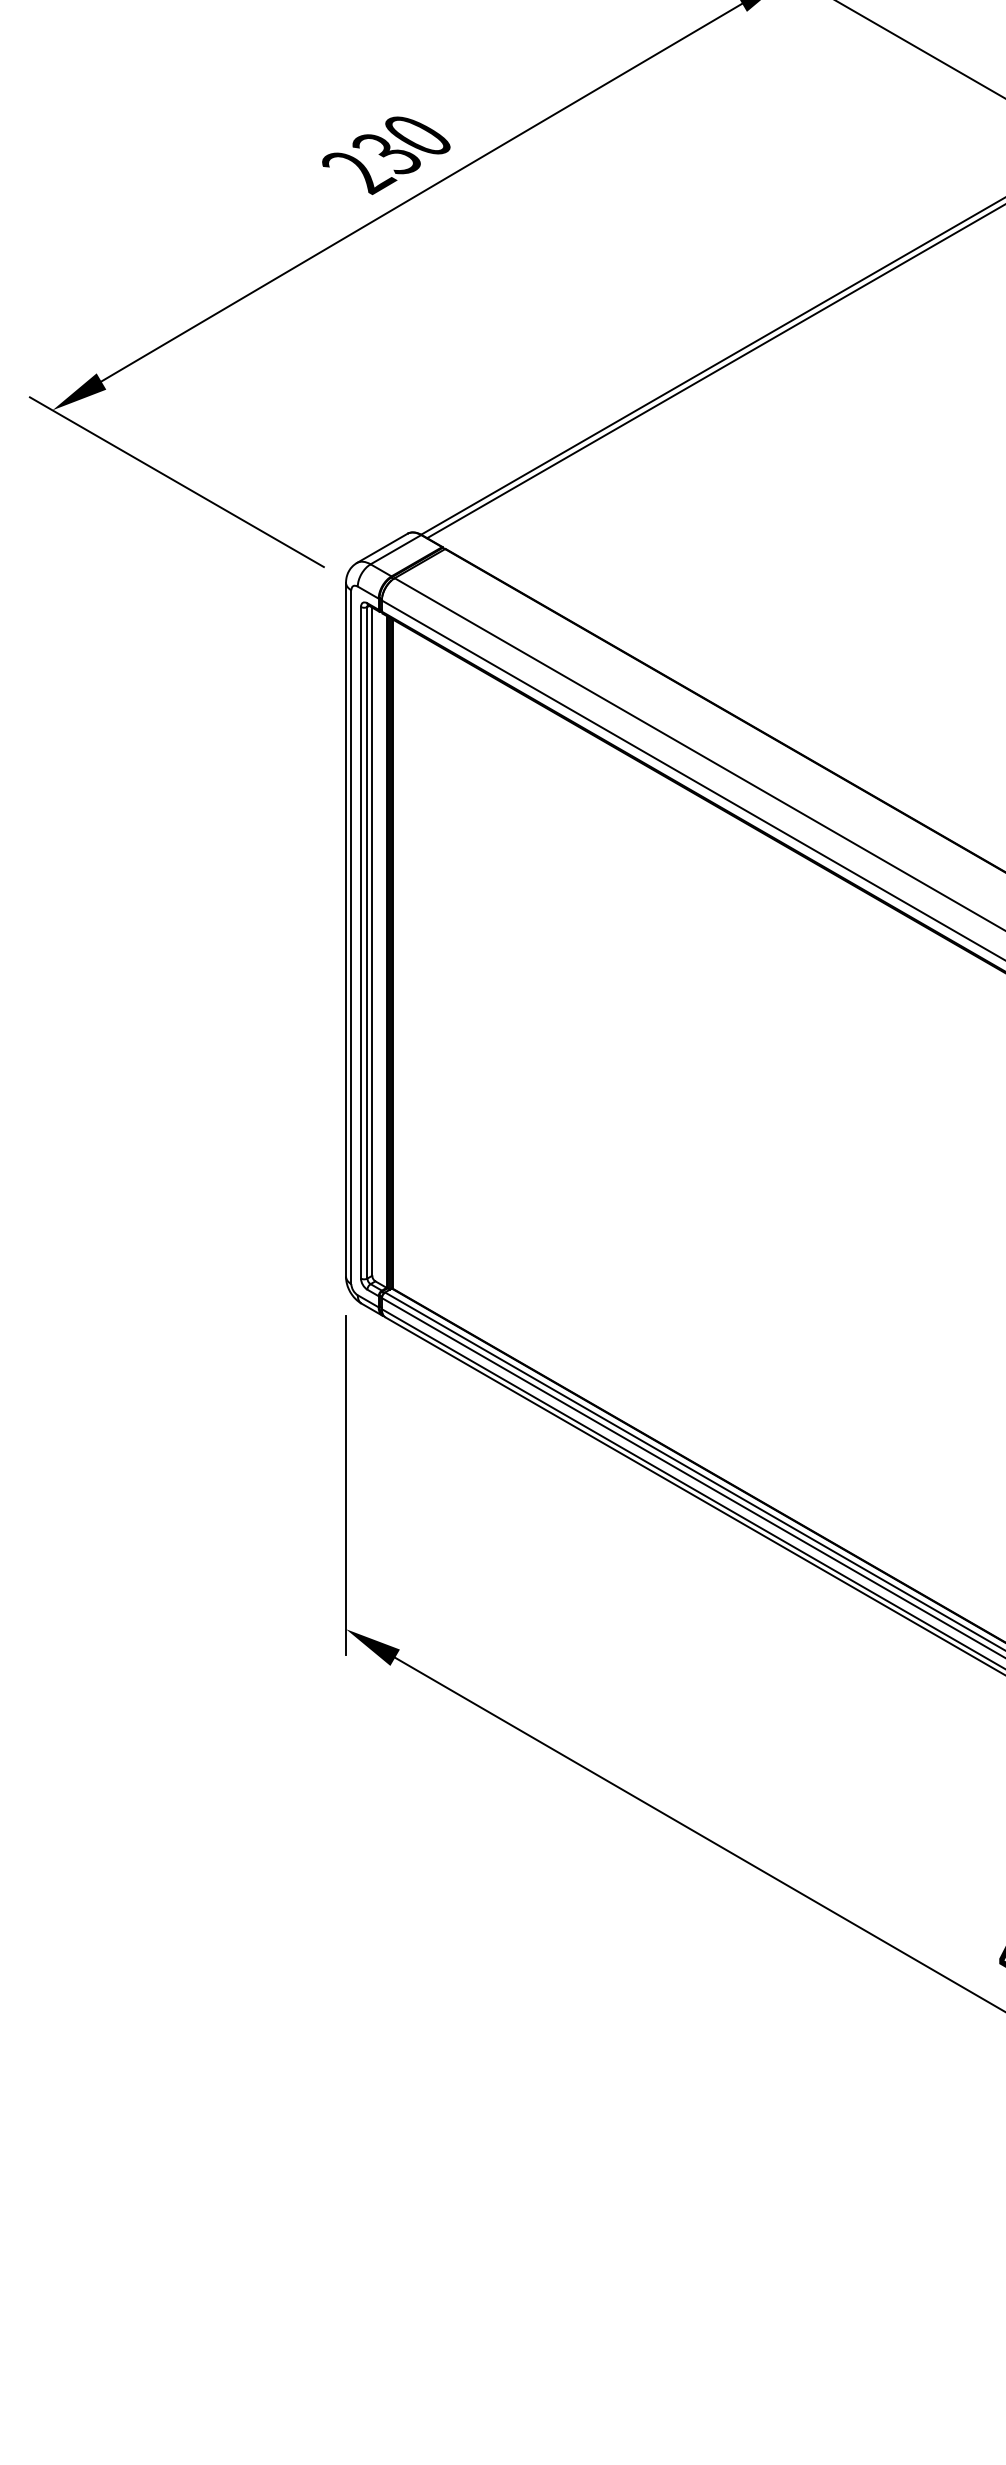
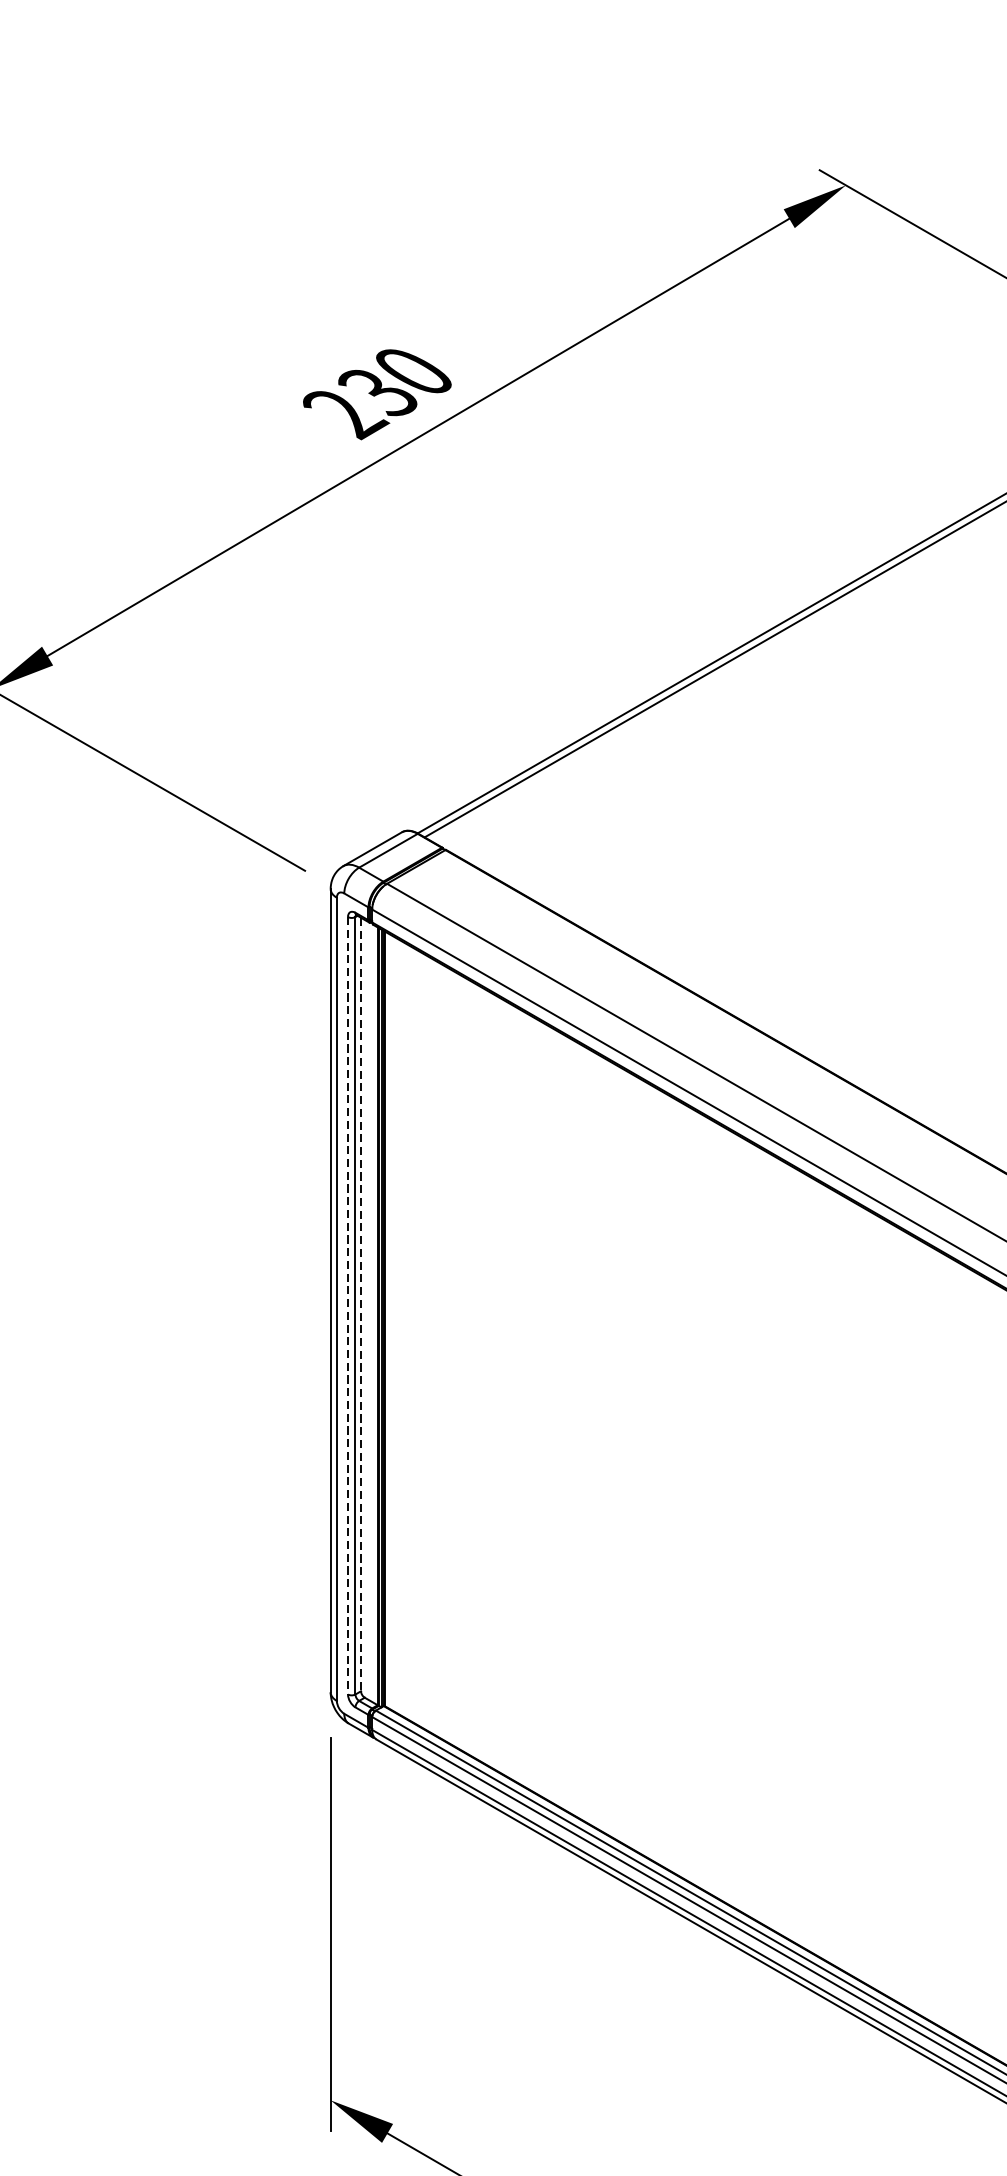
line: (361, 942) -> (348, 1305), solid -> dashed
line: (372, 942) -> (361, 1305), solid -> dashed

